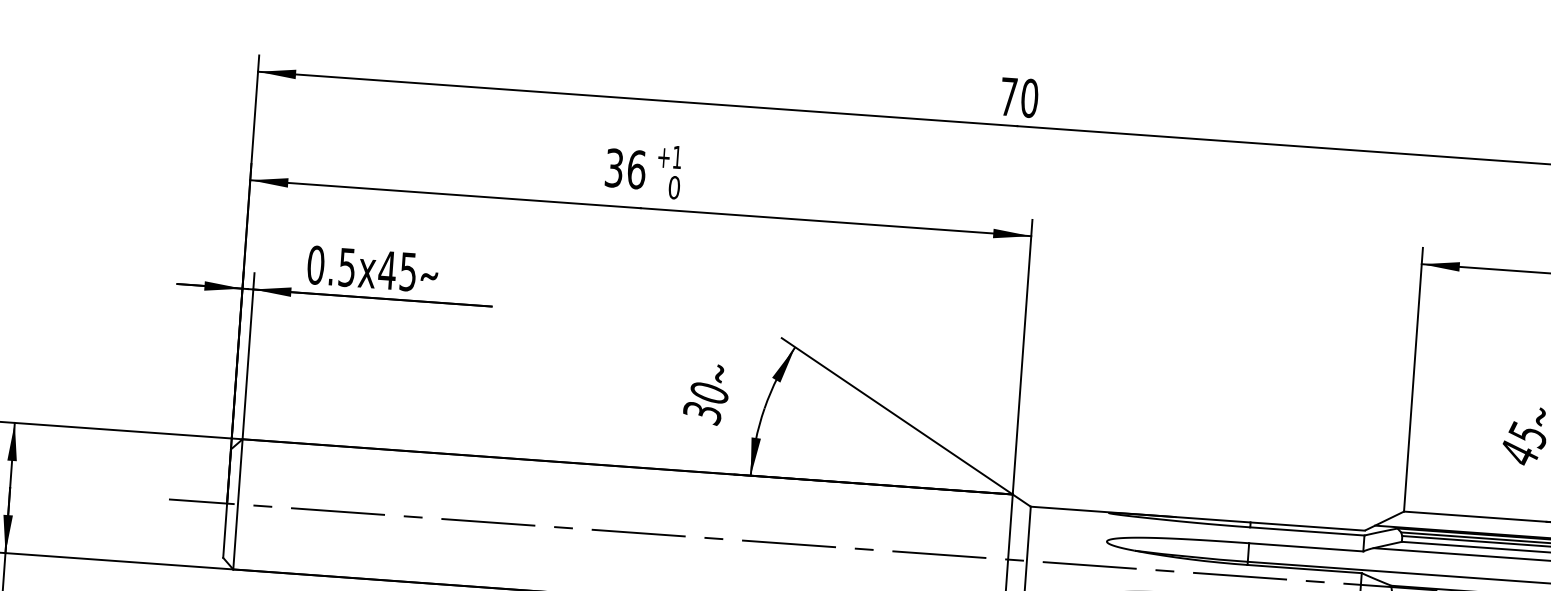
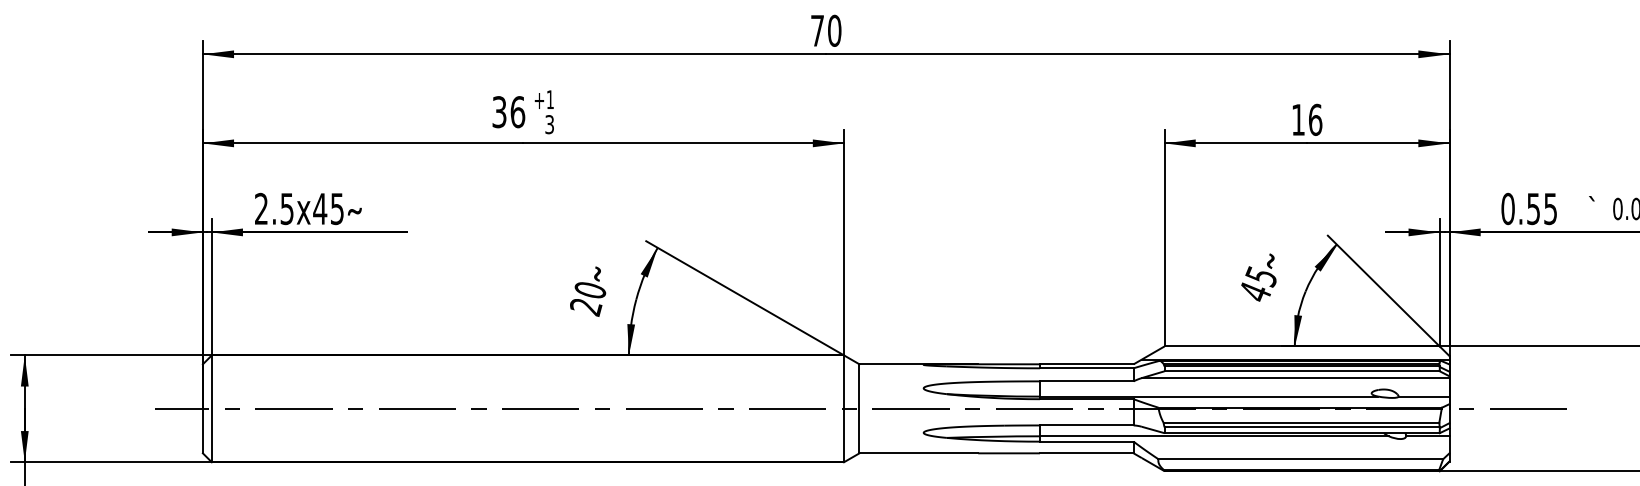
text: (674, 187) -> (549, 124), 0 -> 3
text: (315, 264) -> (261, 208), 0.5x45 -> 2.5x45
text: (703, 413) -> (586, 307), 30 -> 20

